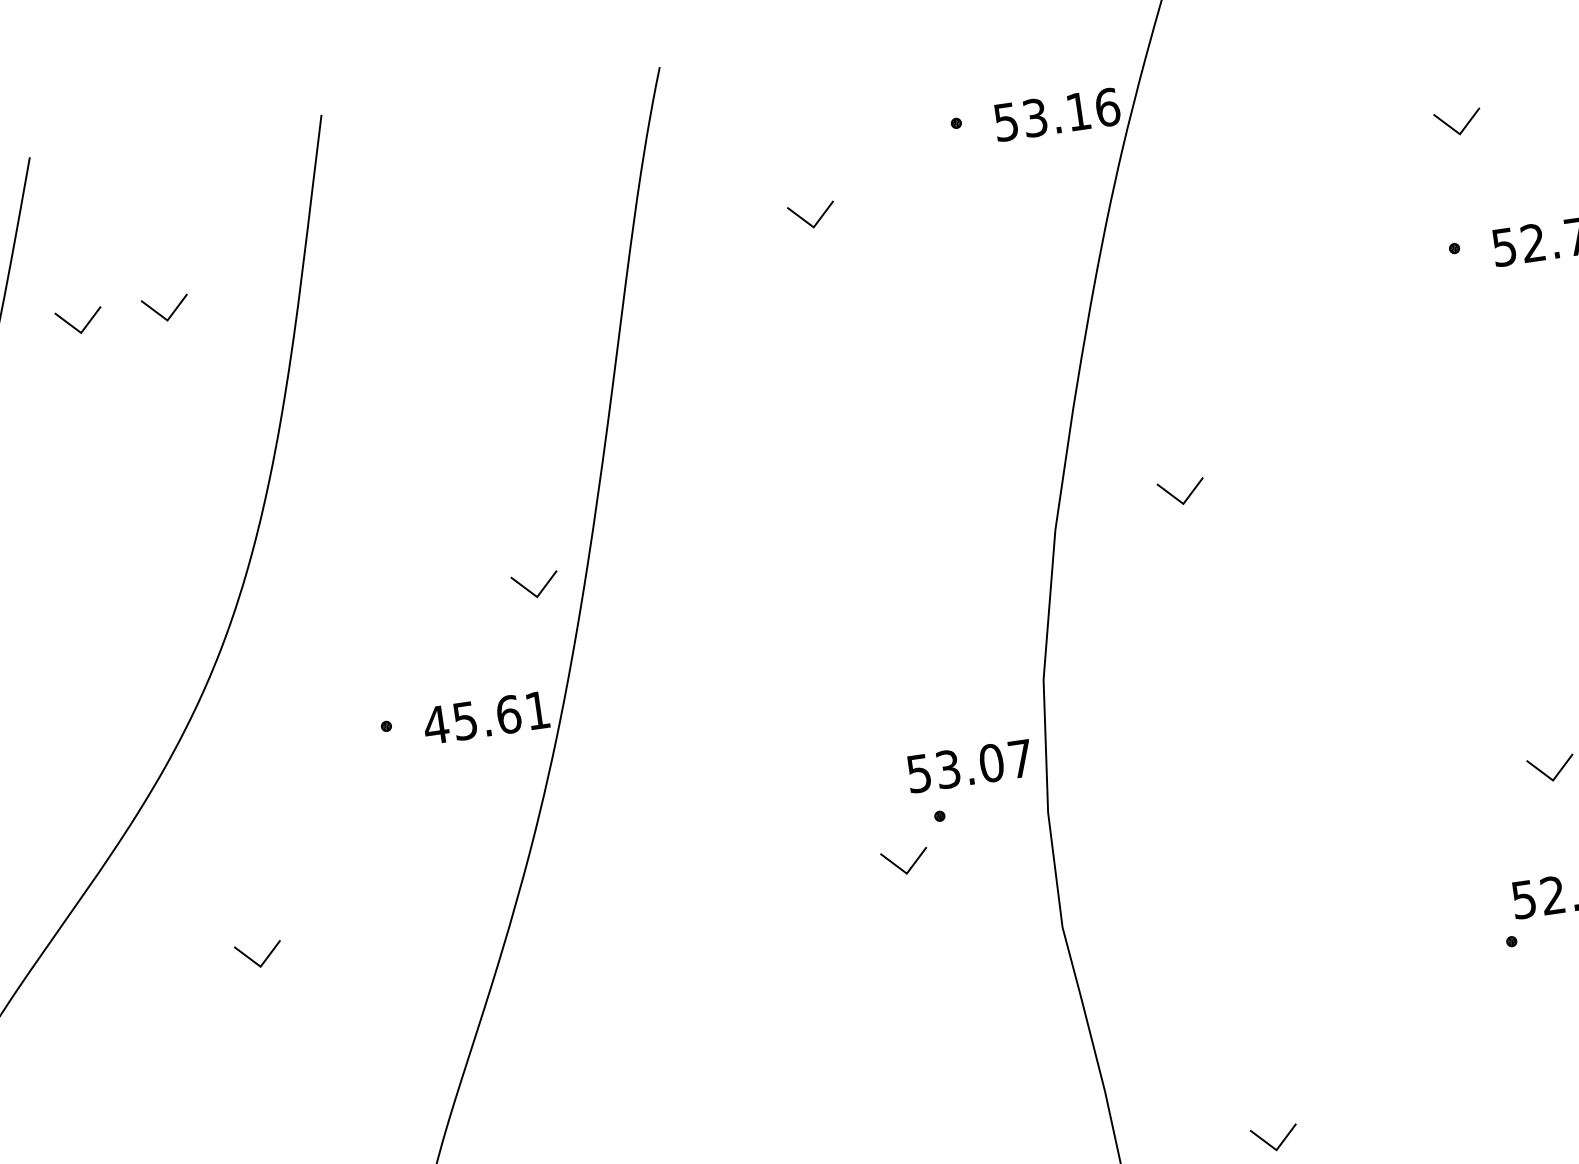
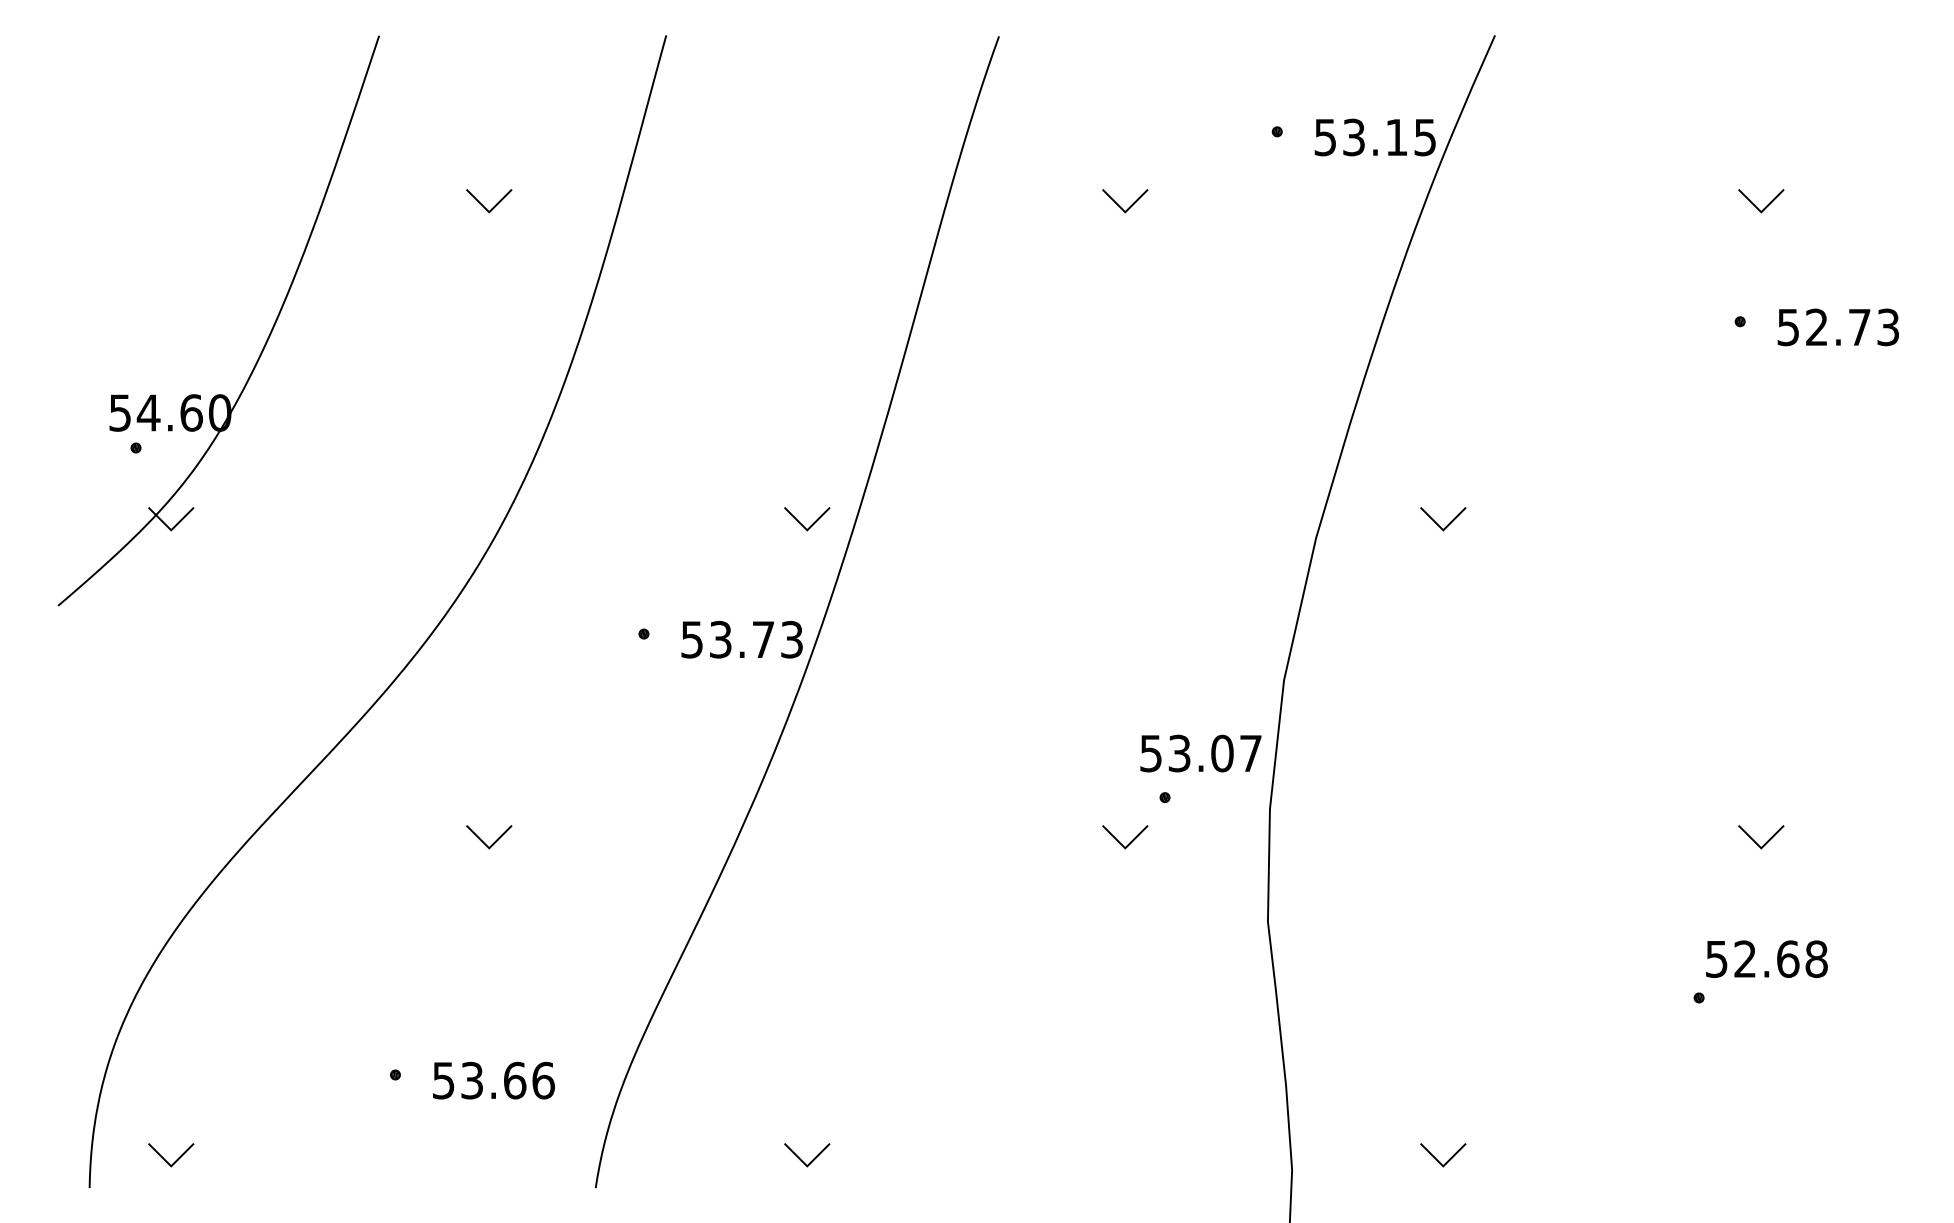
text: (1107, 107) -> (1425, 137), 53.16 -> 53.15
line: (85, 325) -> (409, 205), removed
text: (486, 717) -> (741, 639), 45.61 -> 53.73

